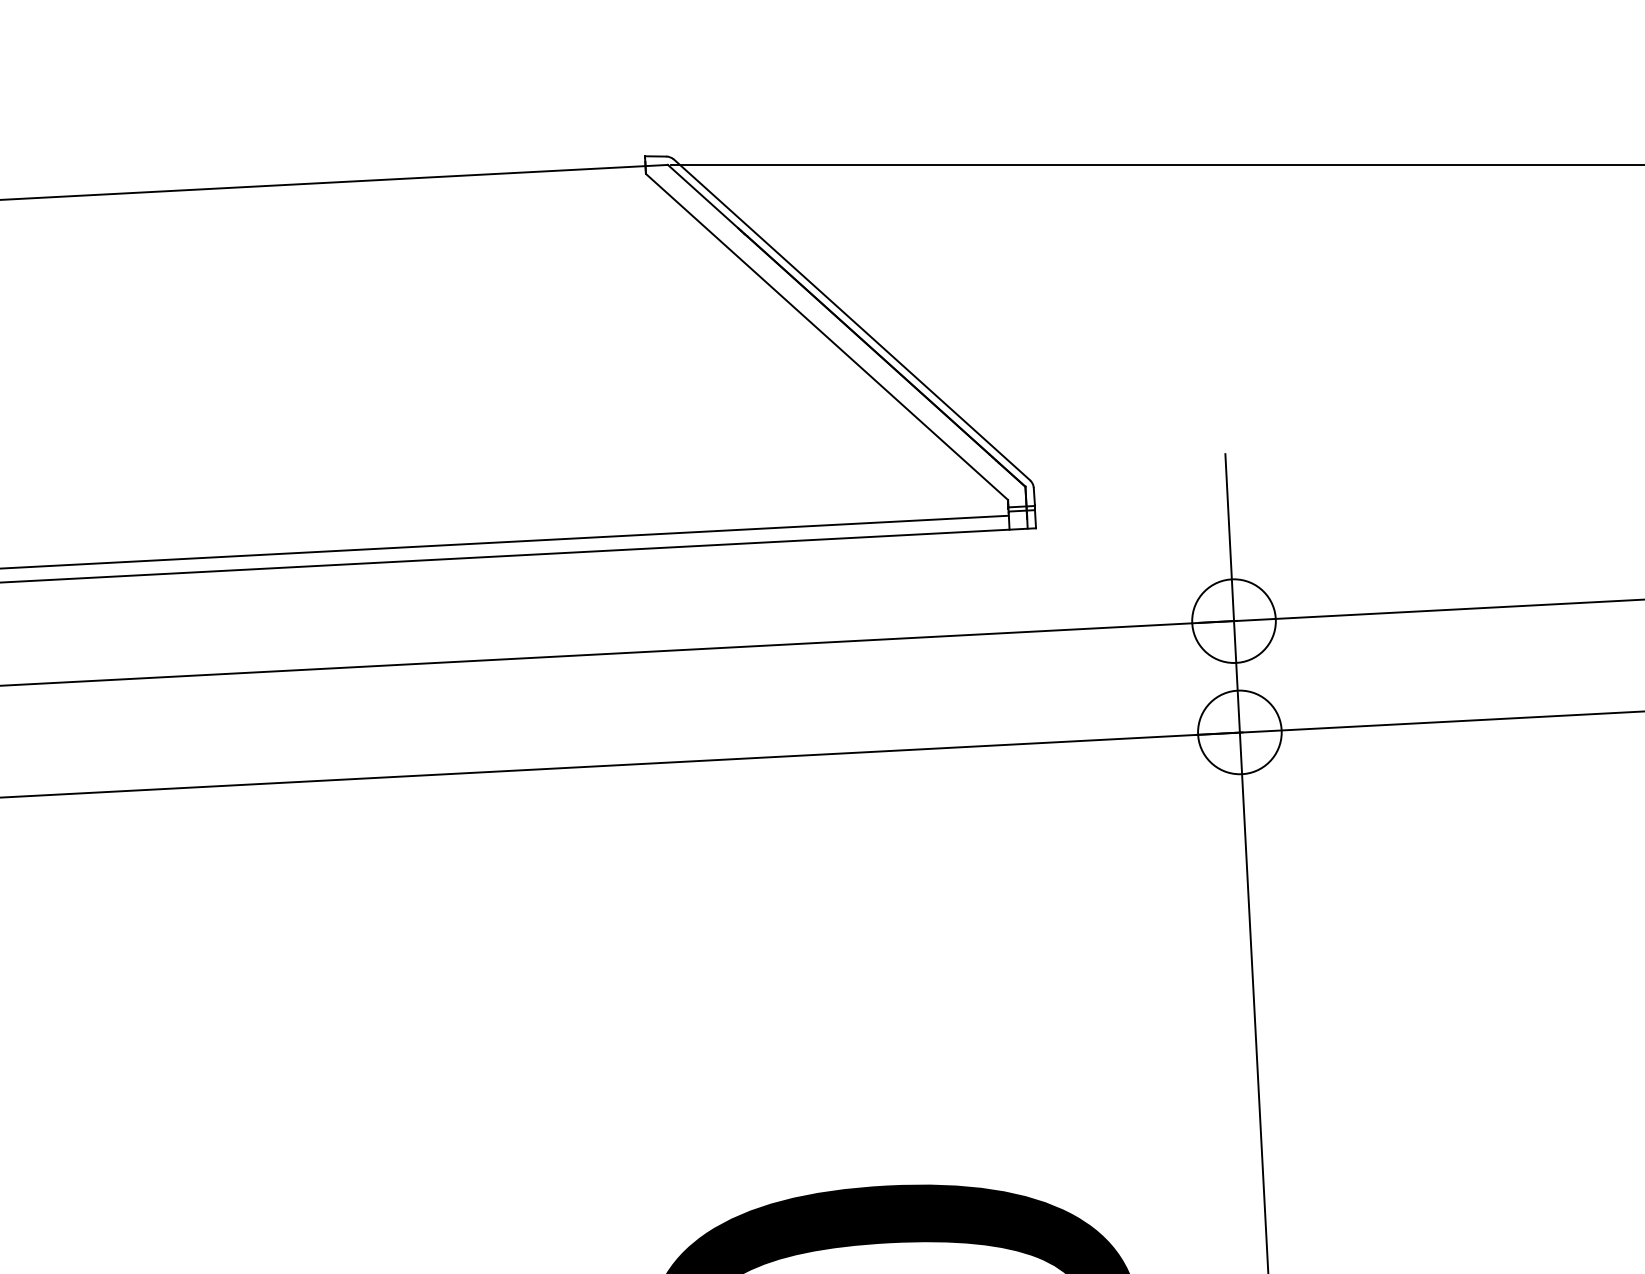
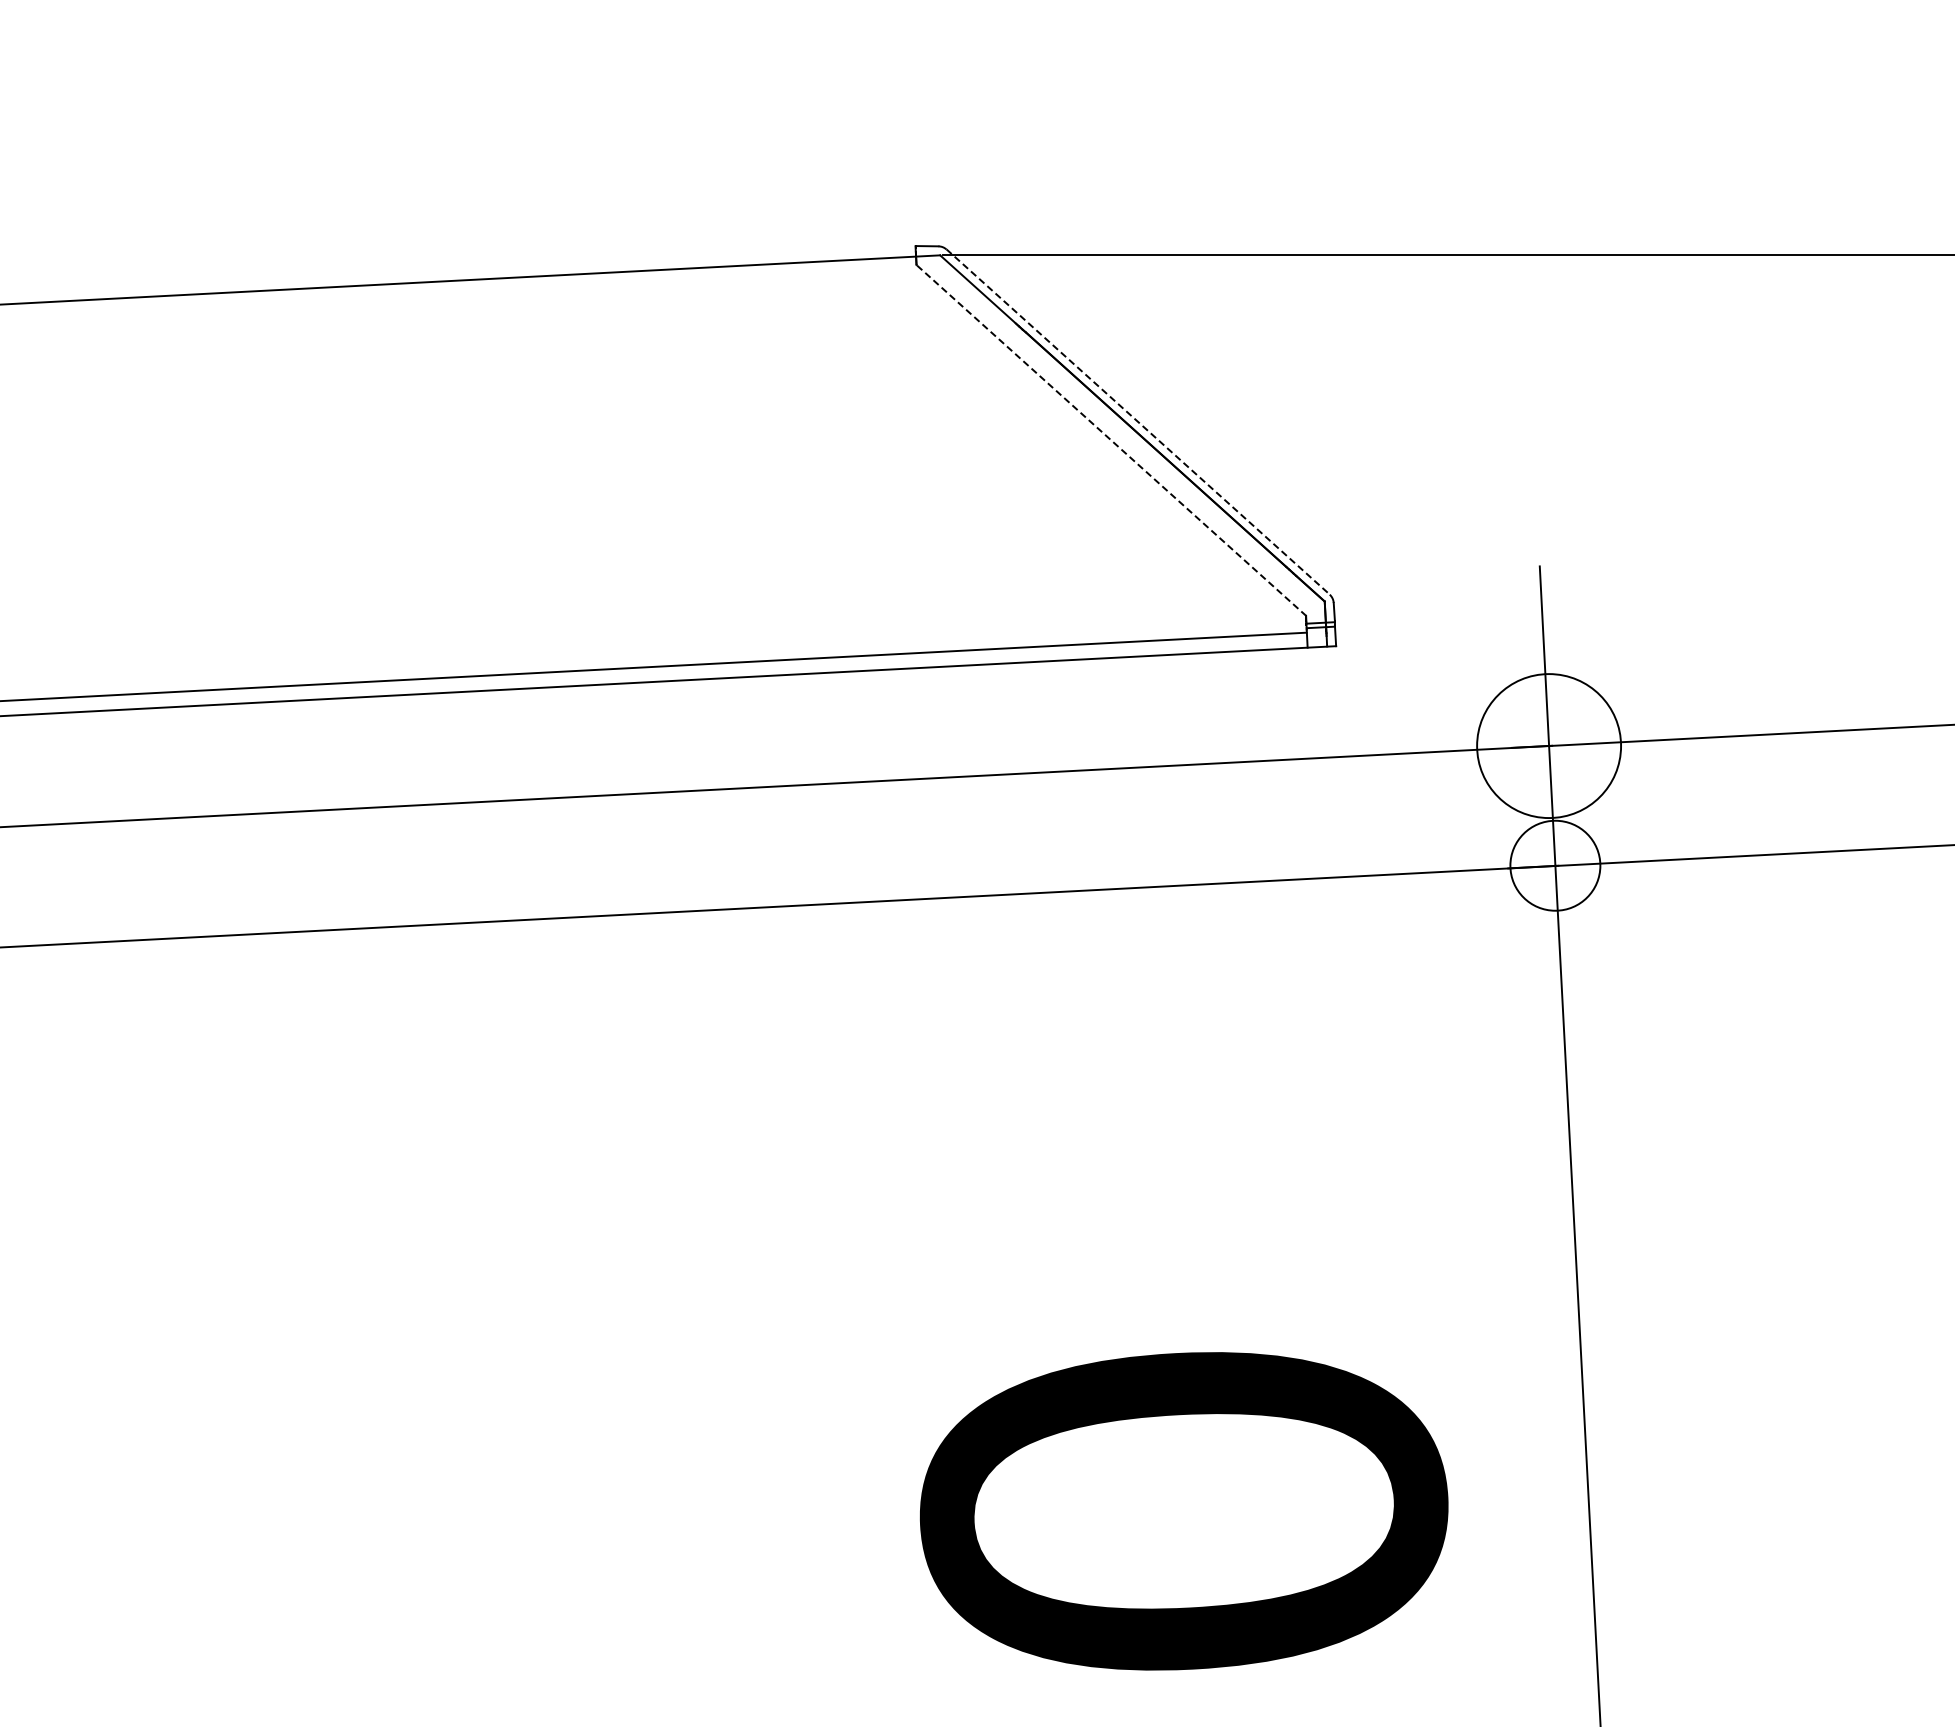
line: (852, 319) -> (1138, 421), solid -> dashed
line: (827, 337) -> (1111, 440), solid -> dashed
circle: (1234, 621) -> (1549, 746), size x1.6

